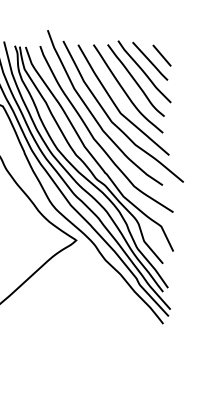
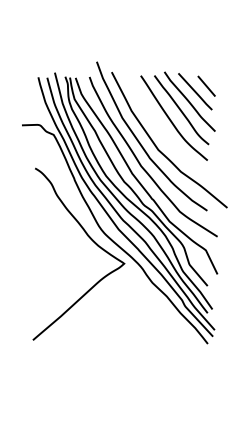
curve: (117, 105) -> (163, 134), removed

